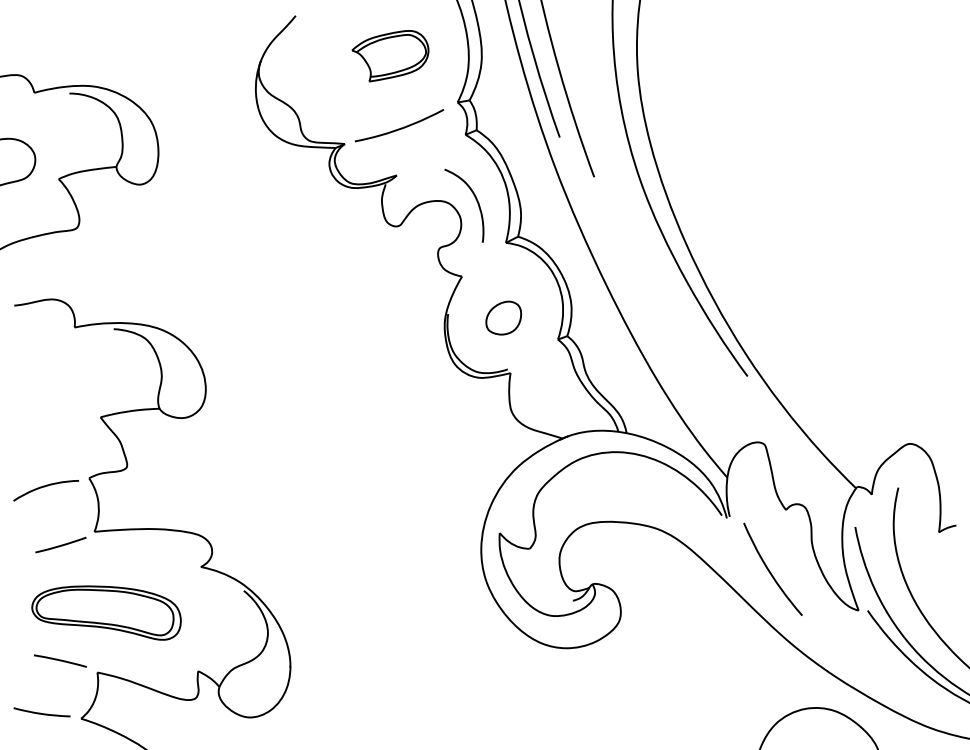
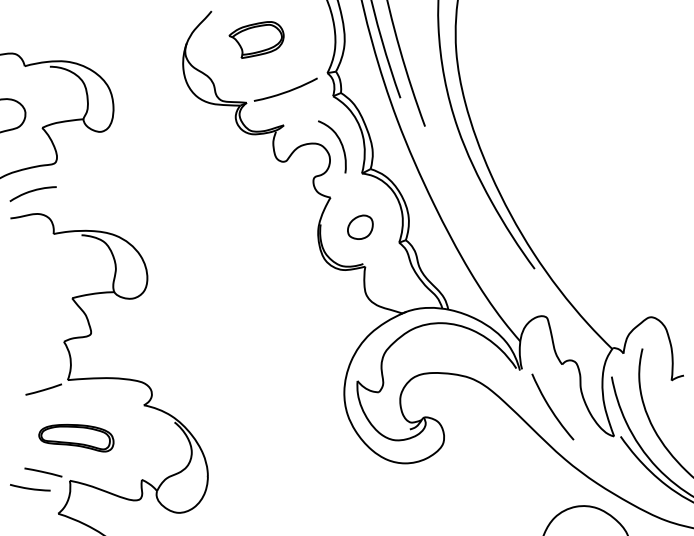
part: (390, 56) -> (256, 40), moved
curve: (44, 487) -> (32, 191), moved
part: (106, 612) -> (76, 437), size x0.7
curve: (40, 712) -> (29, 487), moved

